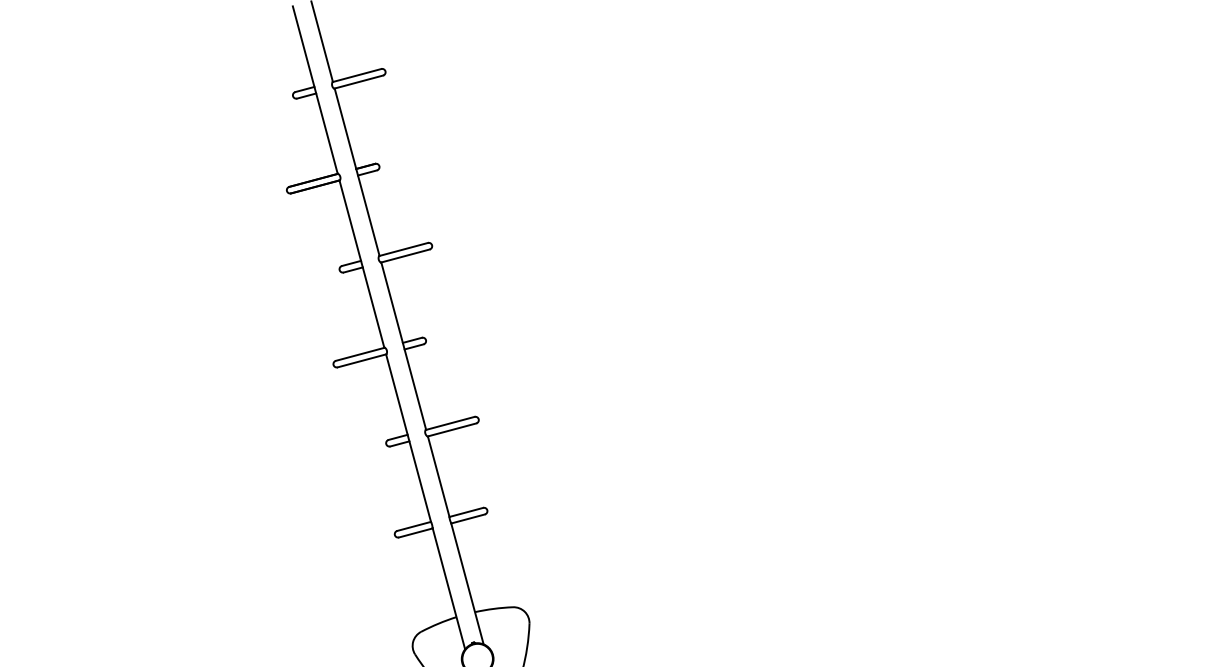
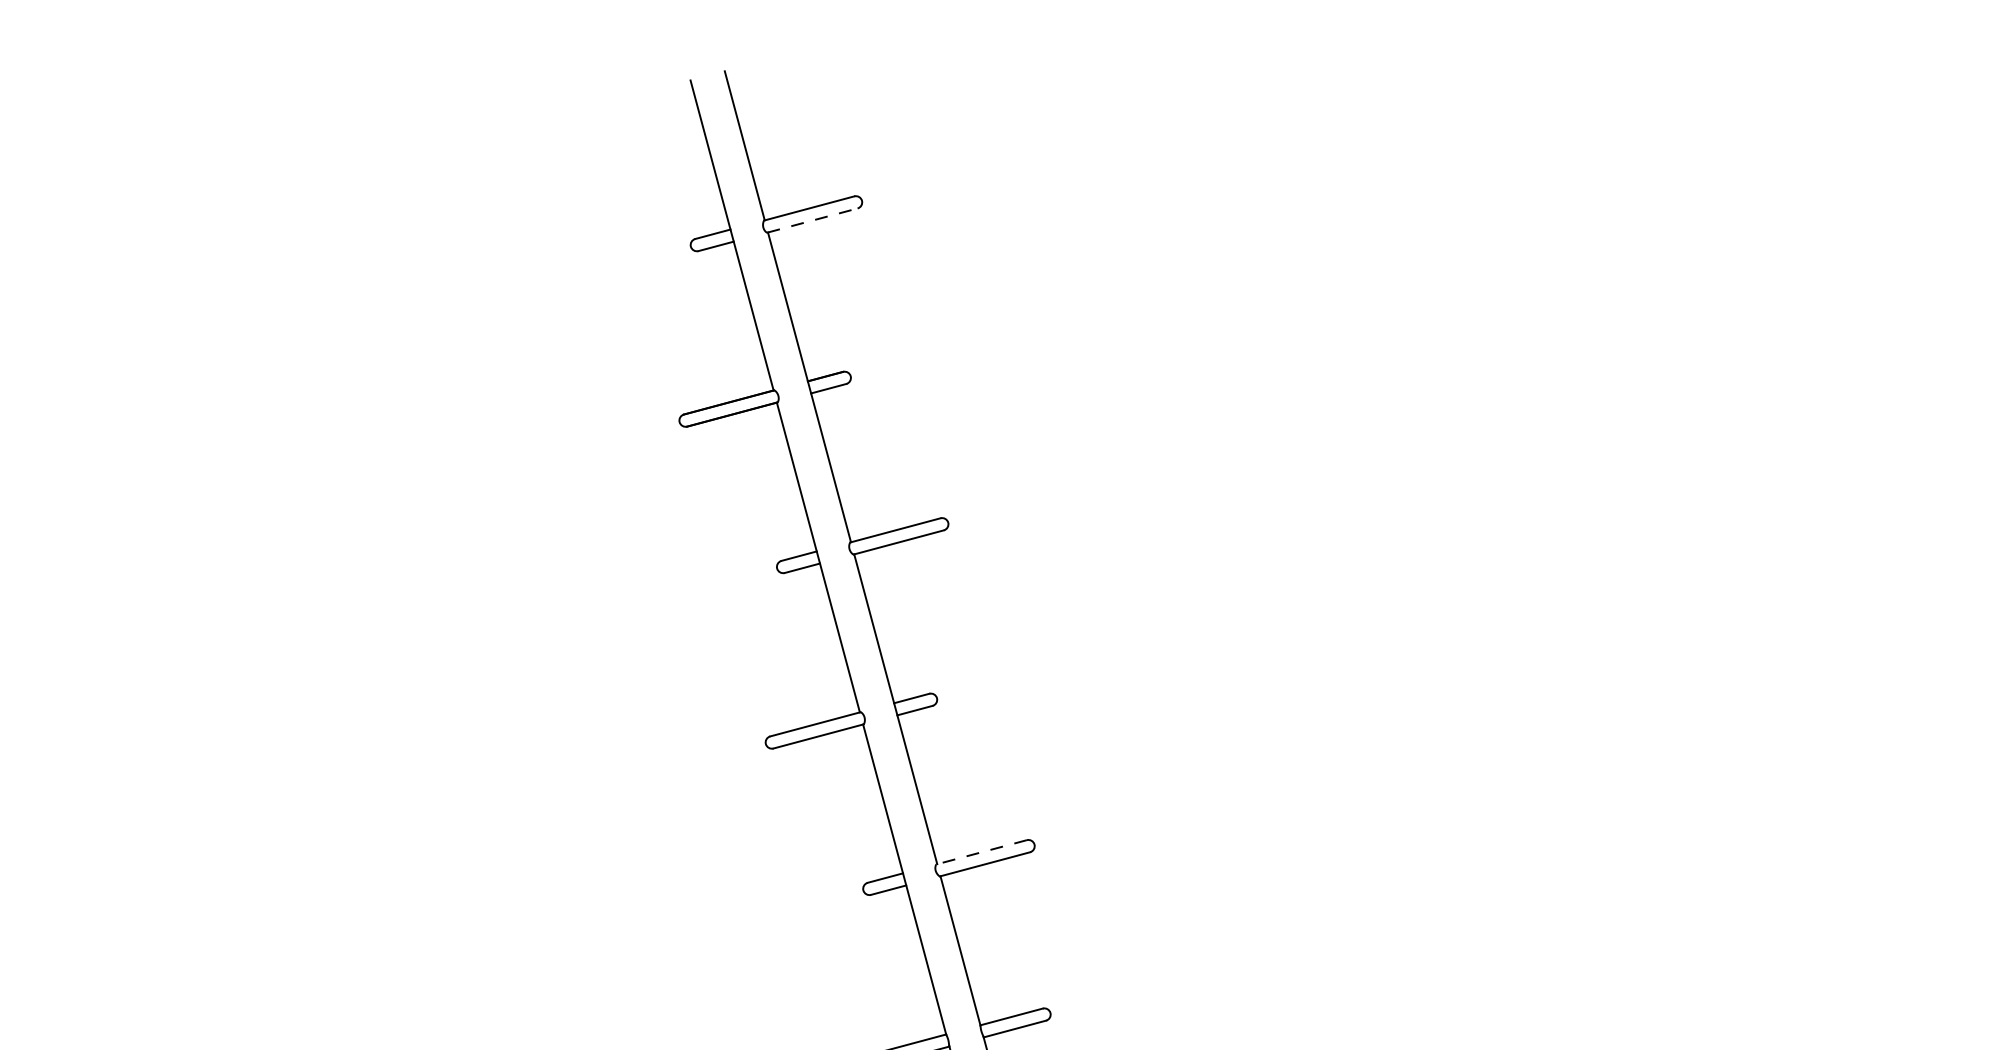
line: (359, 81) -> (813, 219), solid -> dashed
line: (449, 423) -> (980, 852), solid -> dashed

